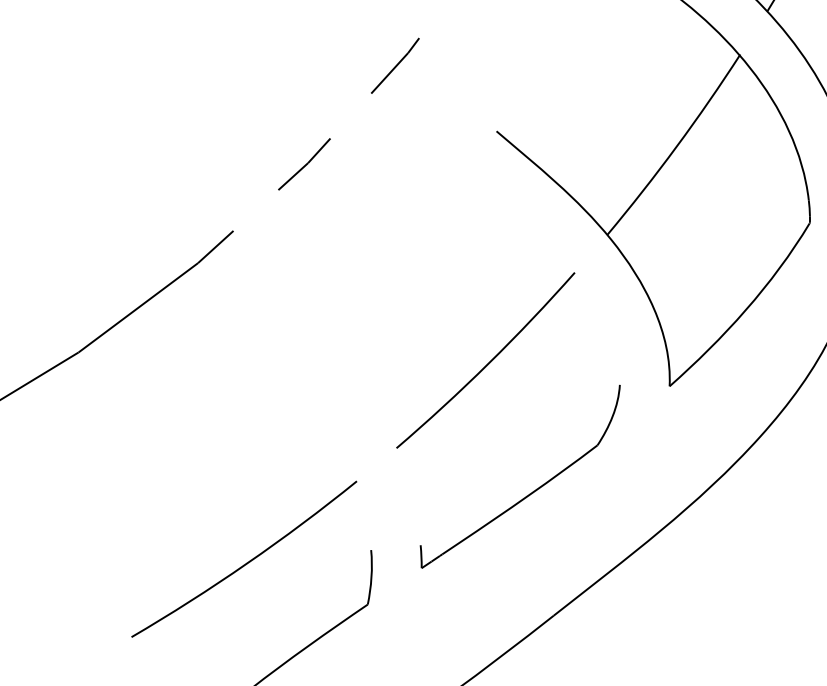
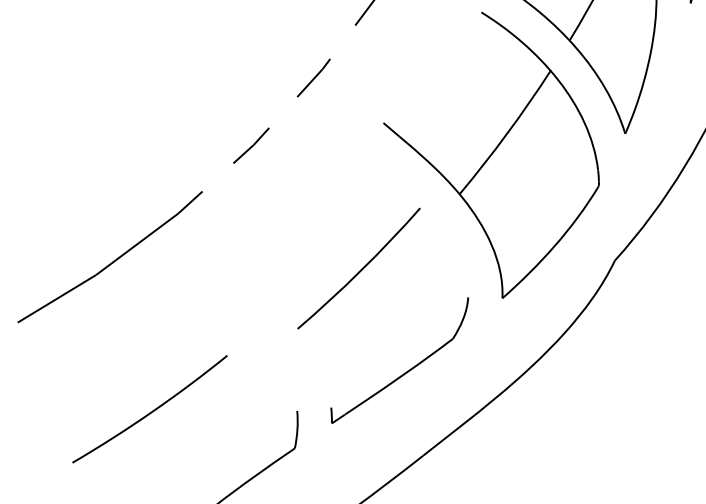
arc: (487, 361) -> (360, 269), moved
arc: (246, 562) -> (151, 411), moved

